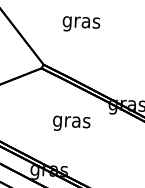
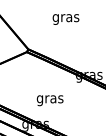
text: (80, 24) -> (65, 19), moved
text: (70, 123) -> (49, 100), moved

